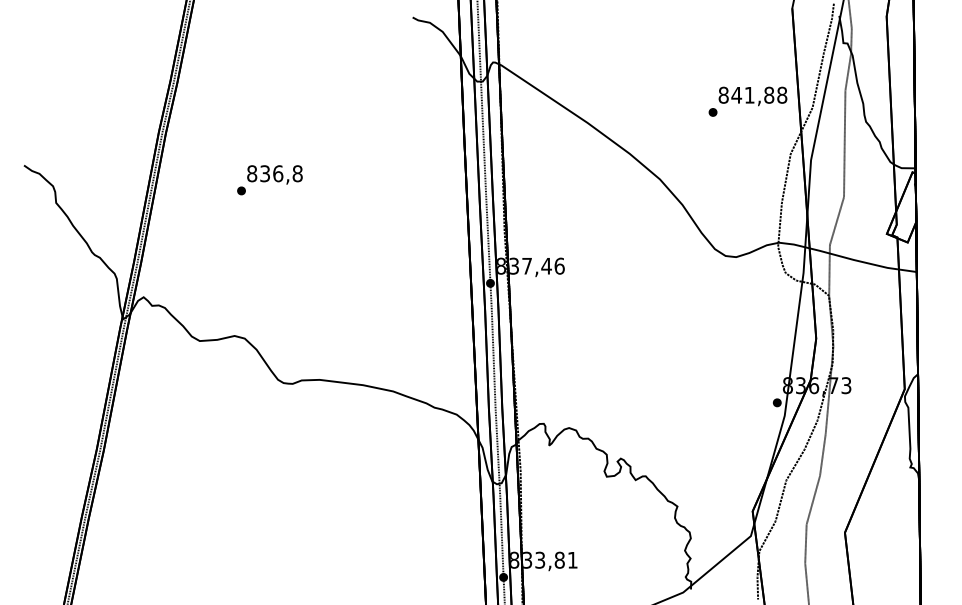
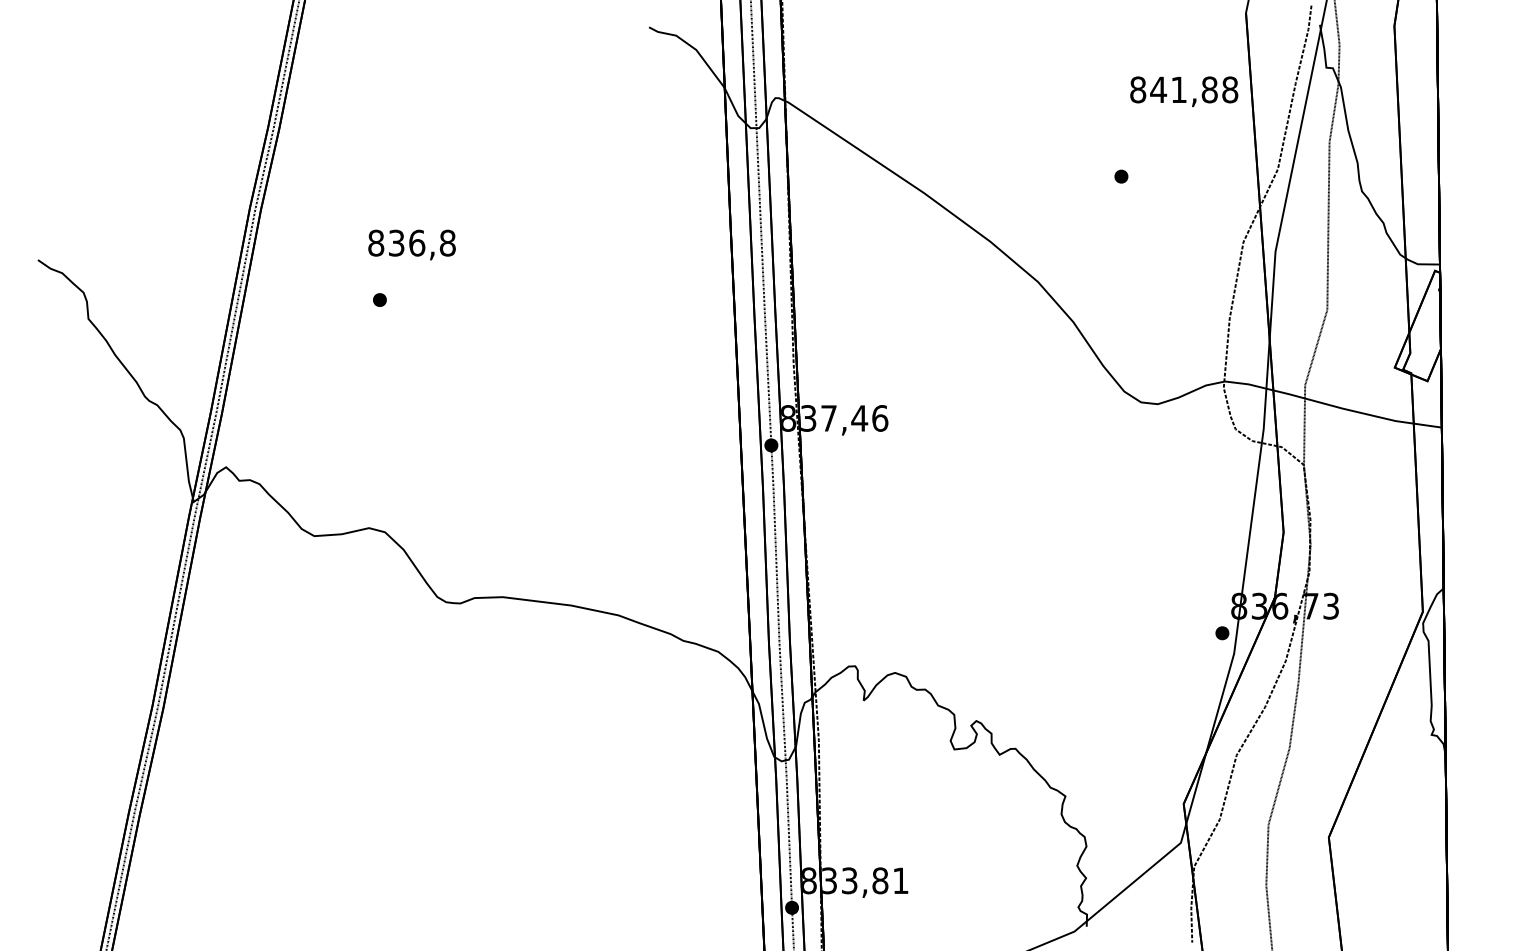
text: (752, 96) -> (1183, 91), moved
text: (274, 174) -> (411, 244), moved

